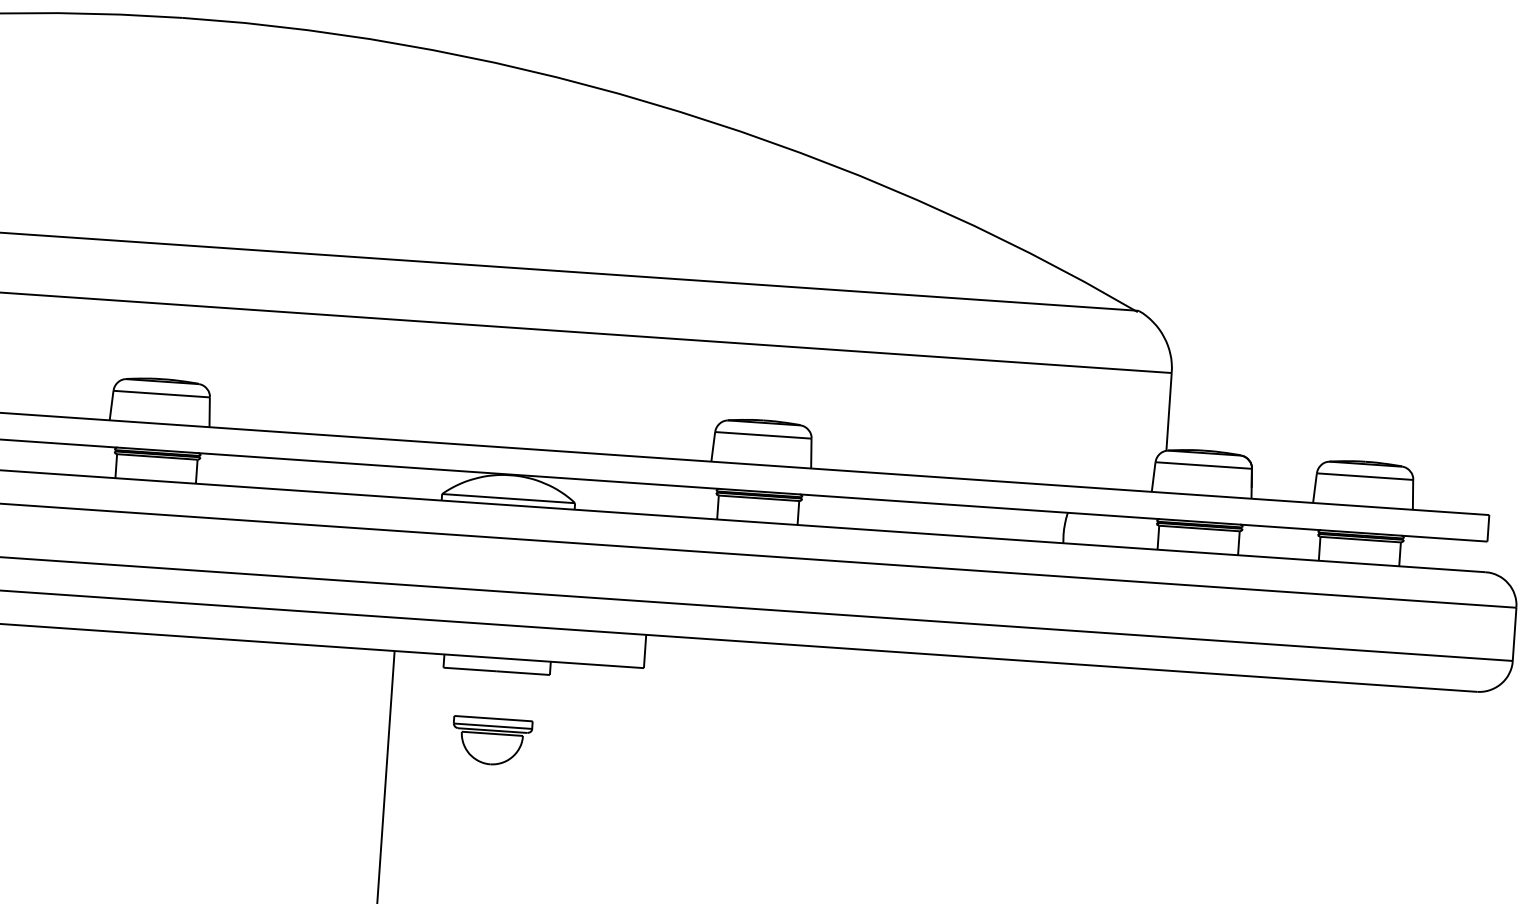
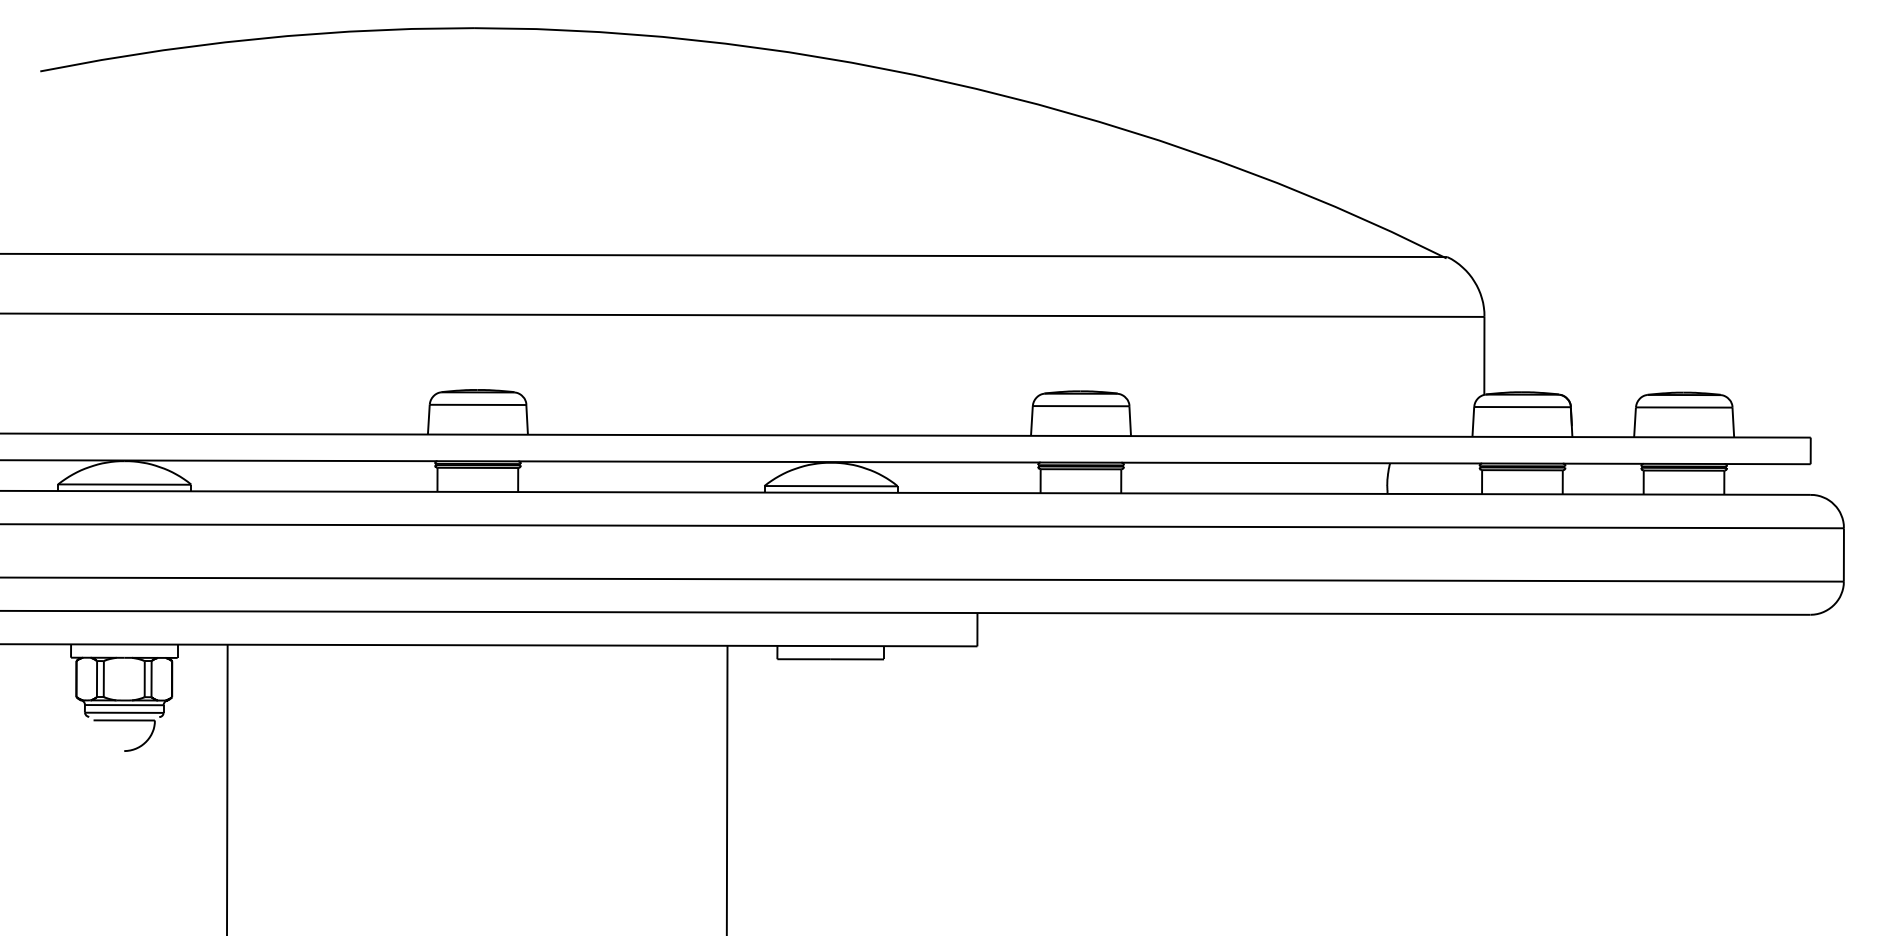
part: (491, 741) -> (830, 729), removed

